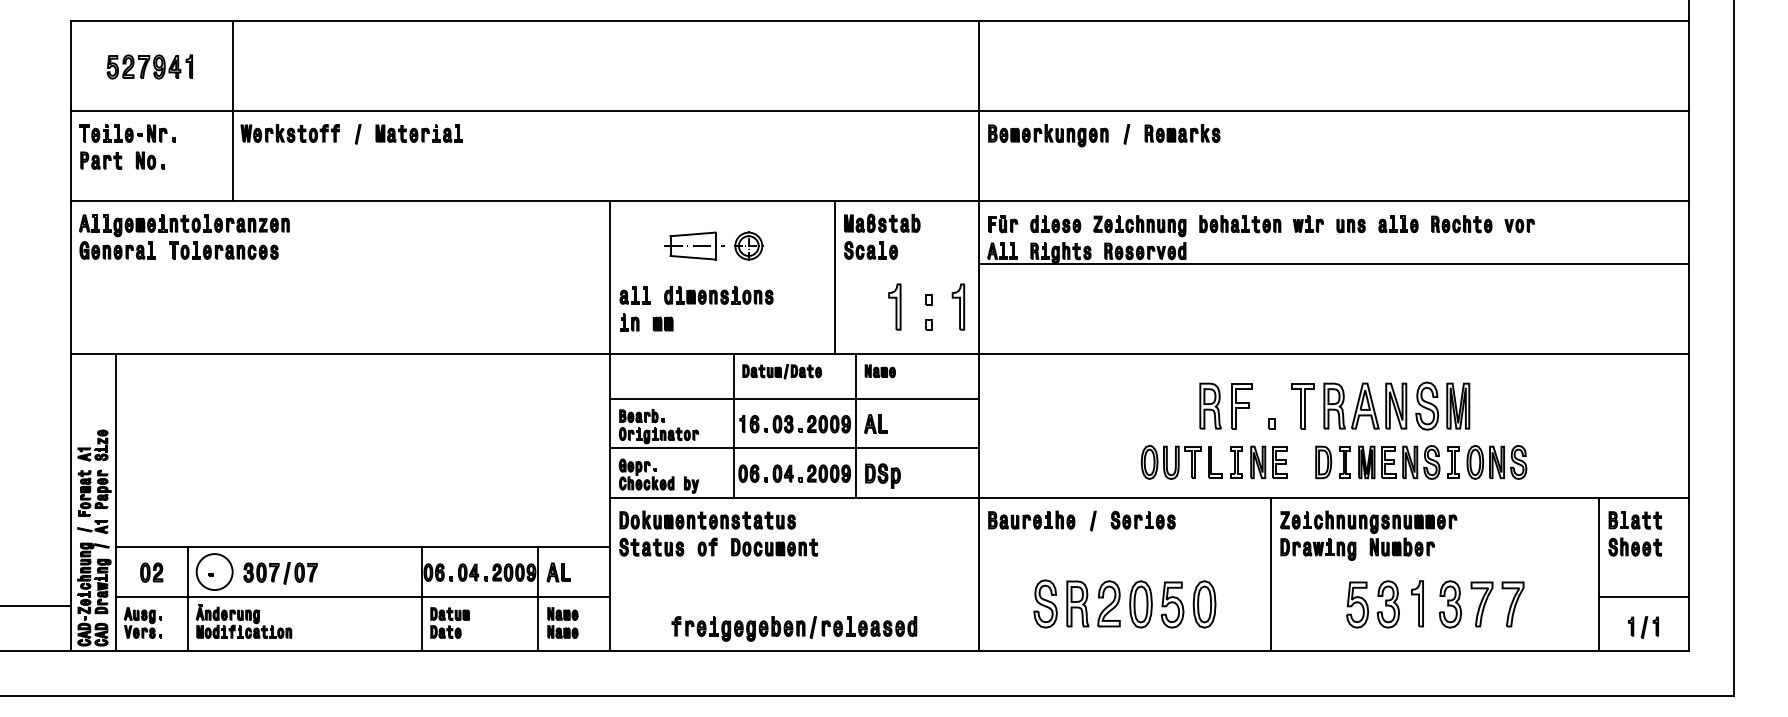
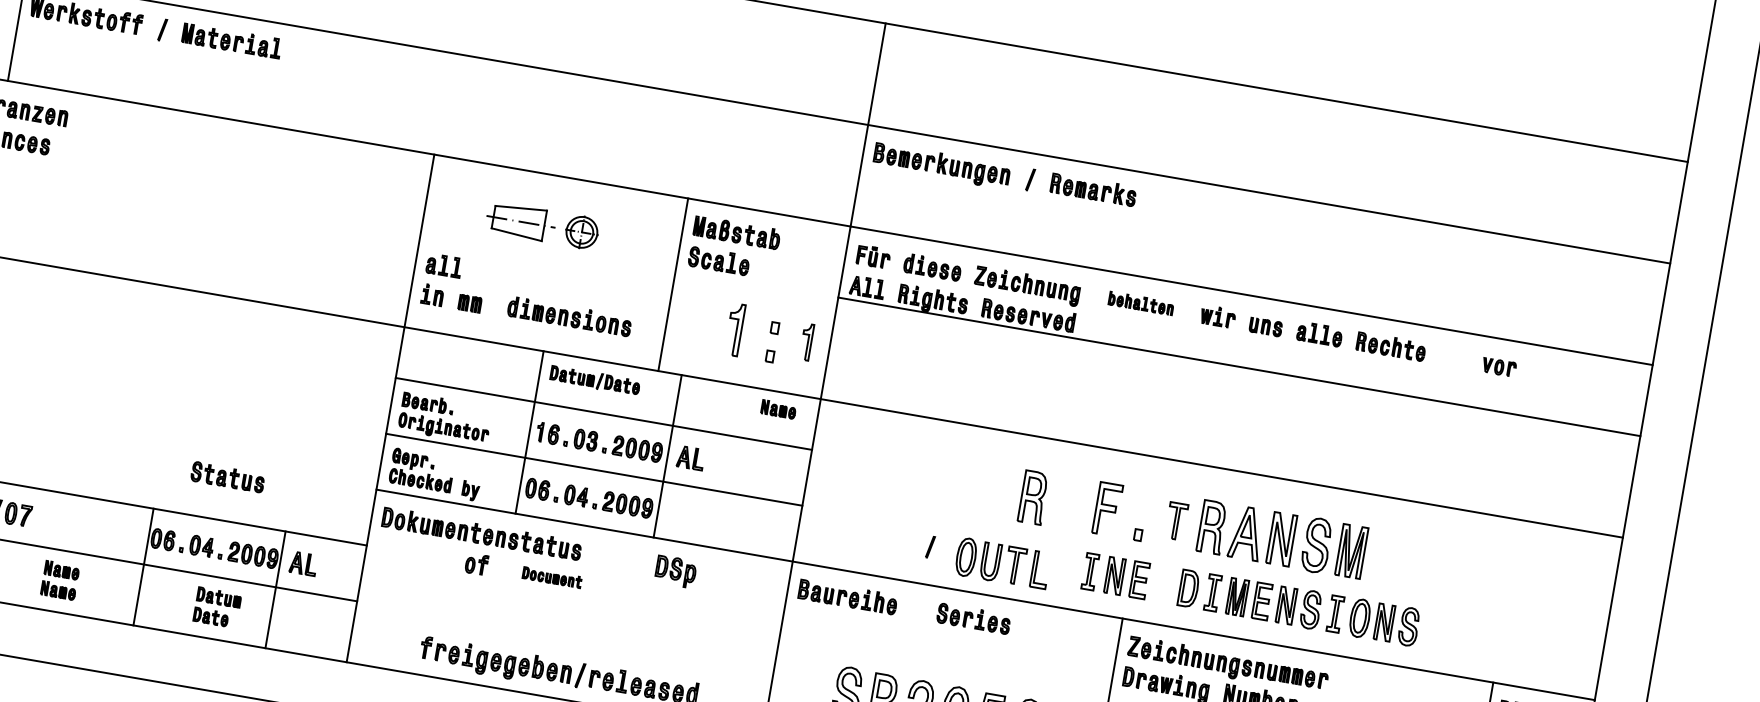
part: (1240, 224) -> (1141, 303), size x0.7
part: (1519, 225) -> (1499, 366), moved
part: (718, 294) -> (569, 315), moved
part: (958, 306) -> (806, 341), size x0.7
part: (879, 371) -> (777, 409), moved
part: (1210, 405) -> (1033, 496), moved
part: (1302, 406) -> (1175, 521), size x0.7
part: (1181, 462) -> (1002, 563), moved
part: (882, 475) -> (675, 571), moved
line: (1093, 520) -> (930, 546), moved
part: (651, 546) -> (227, 476), moved
part: (774, 547) -> (552, 577), size x0.6
part: (449, 622) -> (216, 606), moved
part: (562, 622) -> (59, 579), moved

